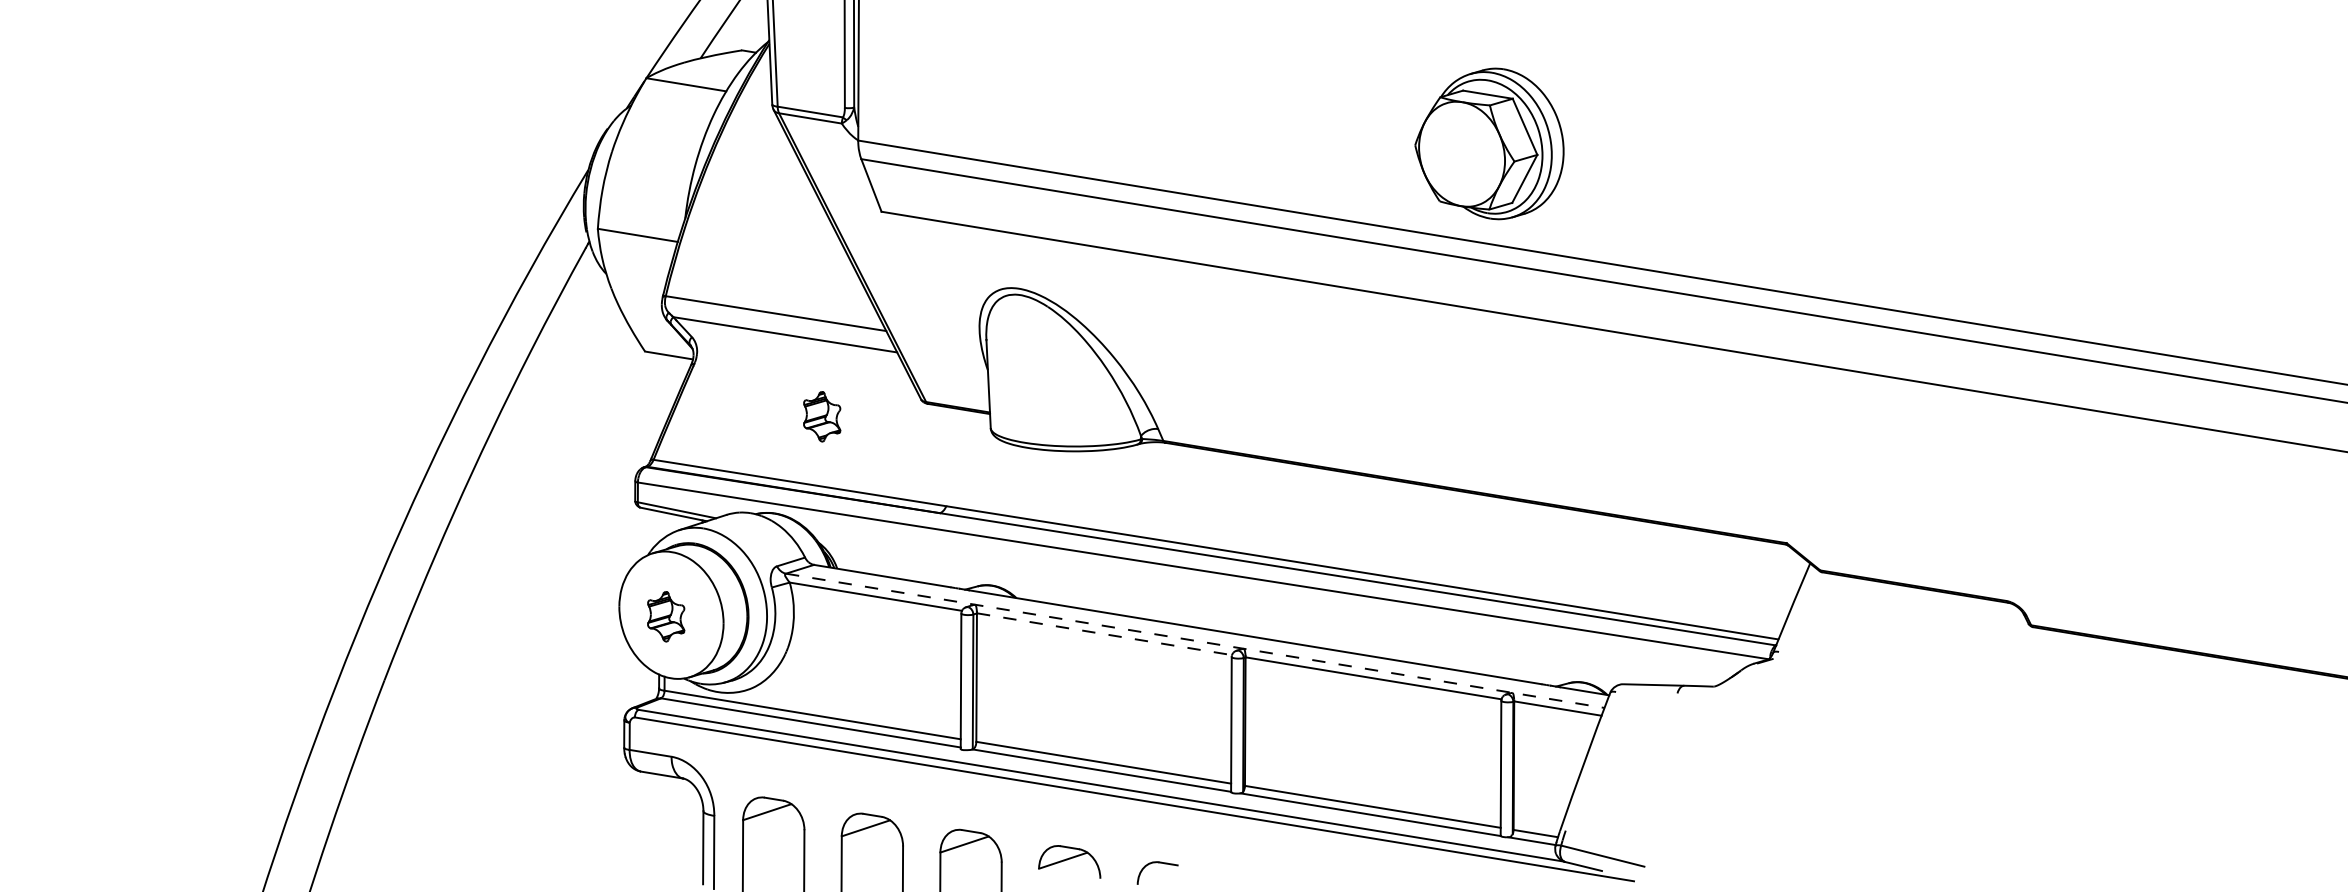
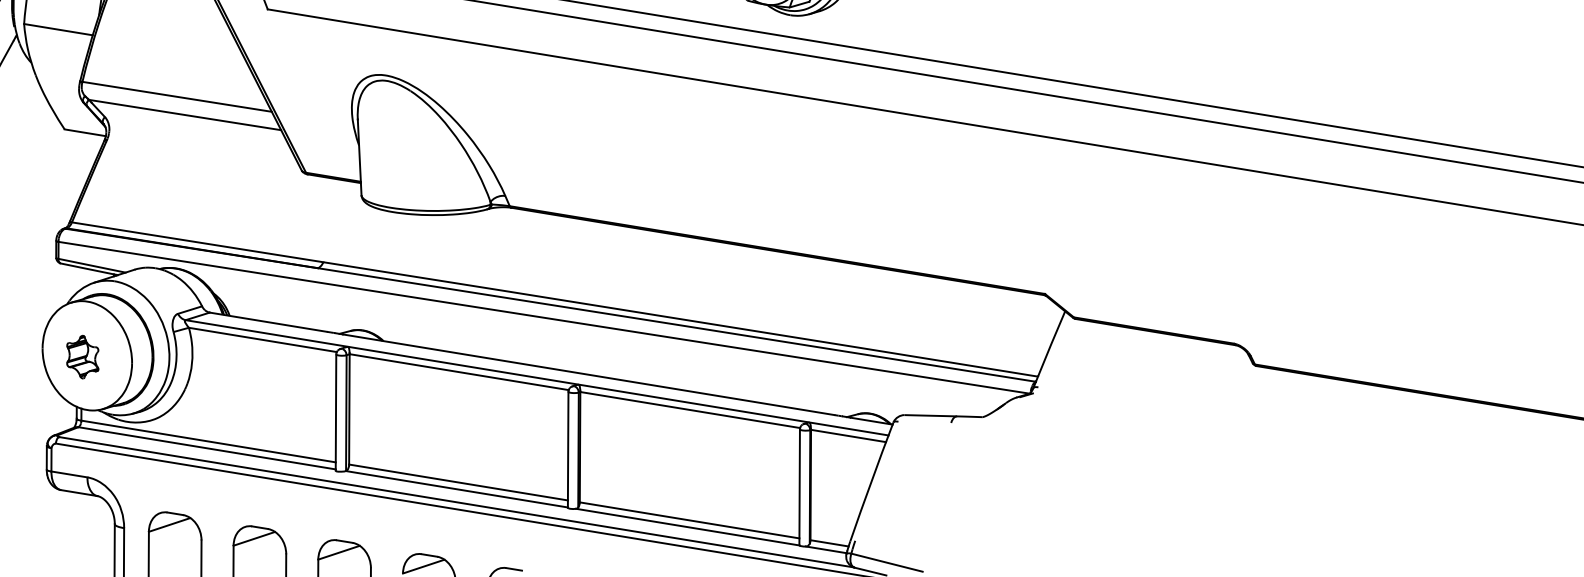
part: (822, 416) -> (217, 185), removed
line: (1105, 634) -> (460, 372), dashed -> solid
line: (1195, 640) -> (537, 377), dashed -> solid

